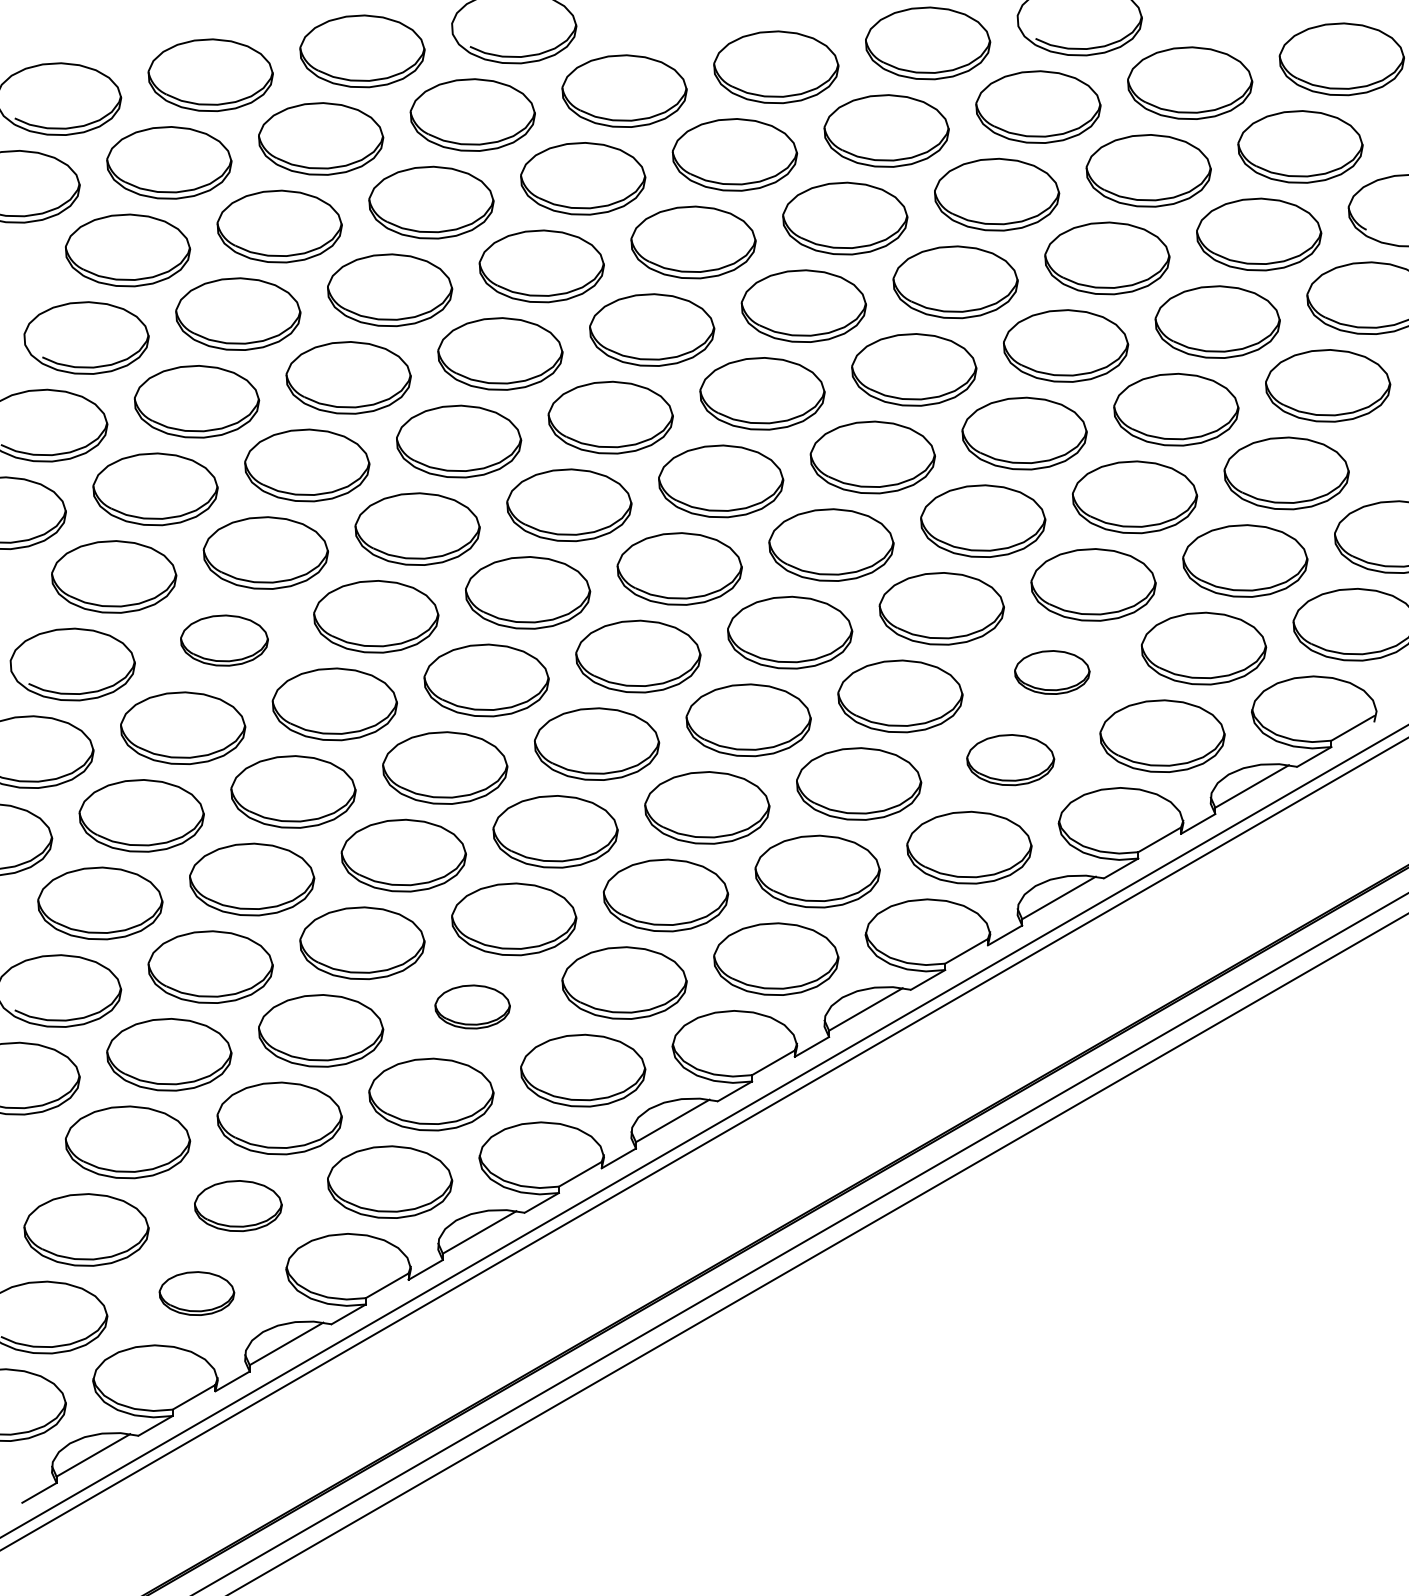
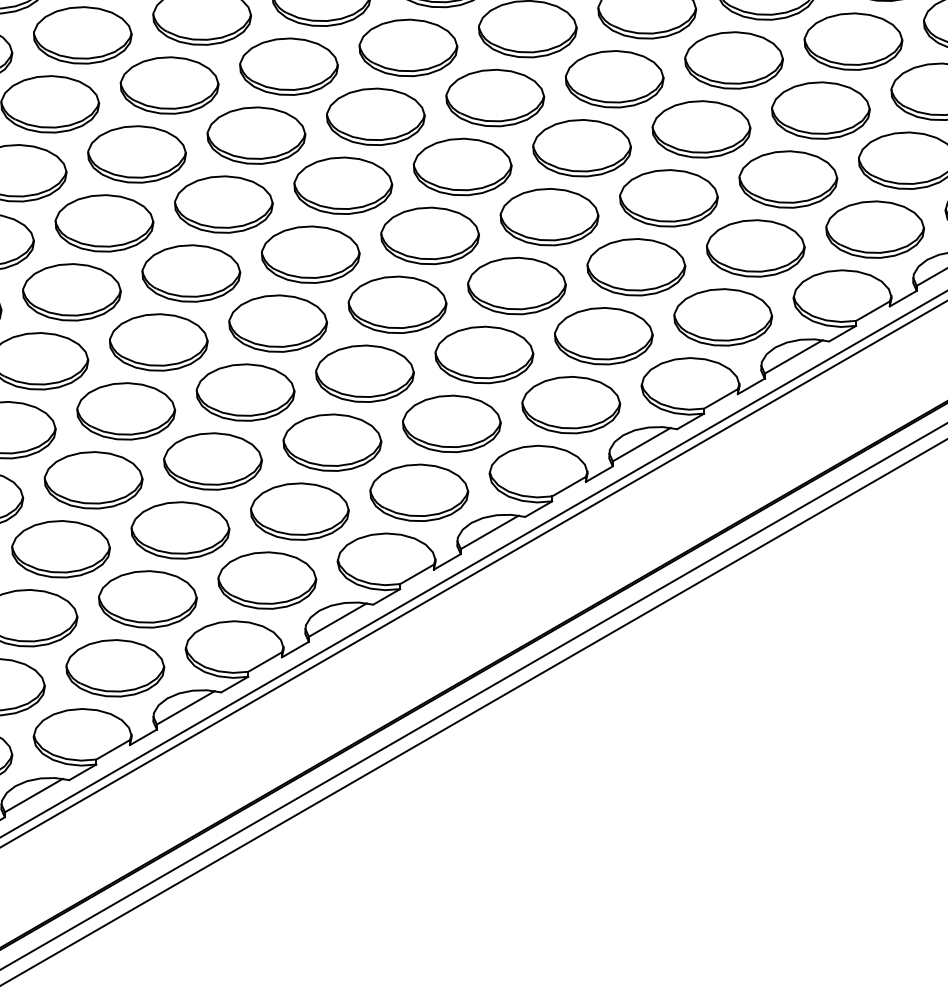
part: (224, 640) -> (137, 154), size x1.43
part: (1052, 672) -> (788, 179), size x1.67
part: (1010, 759) -> (755, 247), size x1.43
part: (472, 1006) -> (332, 442), size x1.67
part: (238, 1205) -> (148, 598), size x1.43
part: (196, 1293) -> (115, 668), size x1.67

